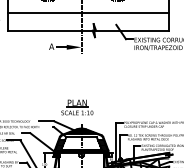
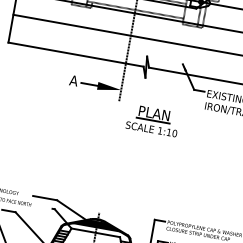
part: (77, 107) -> (153, 120), moved

